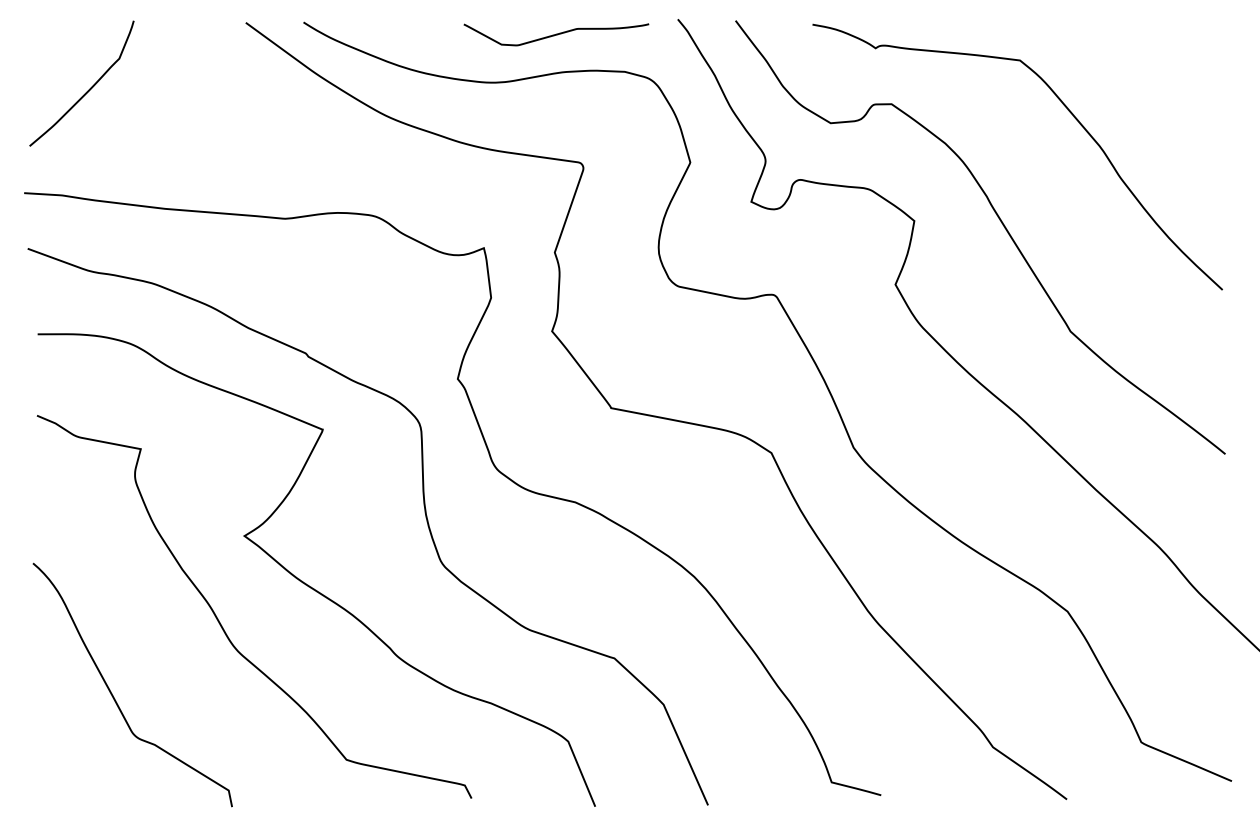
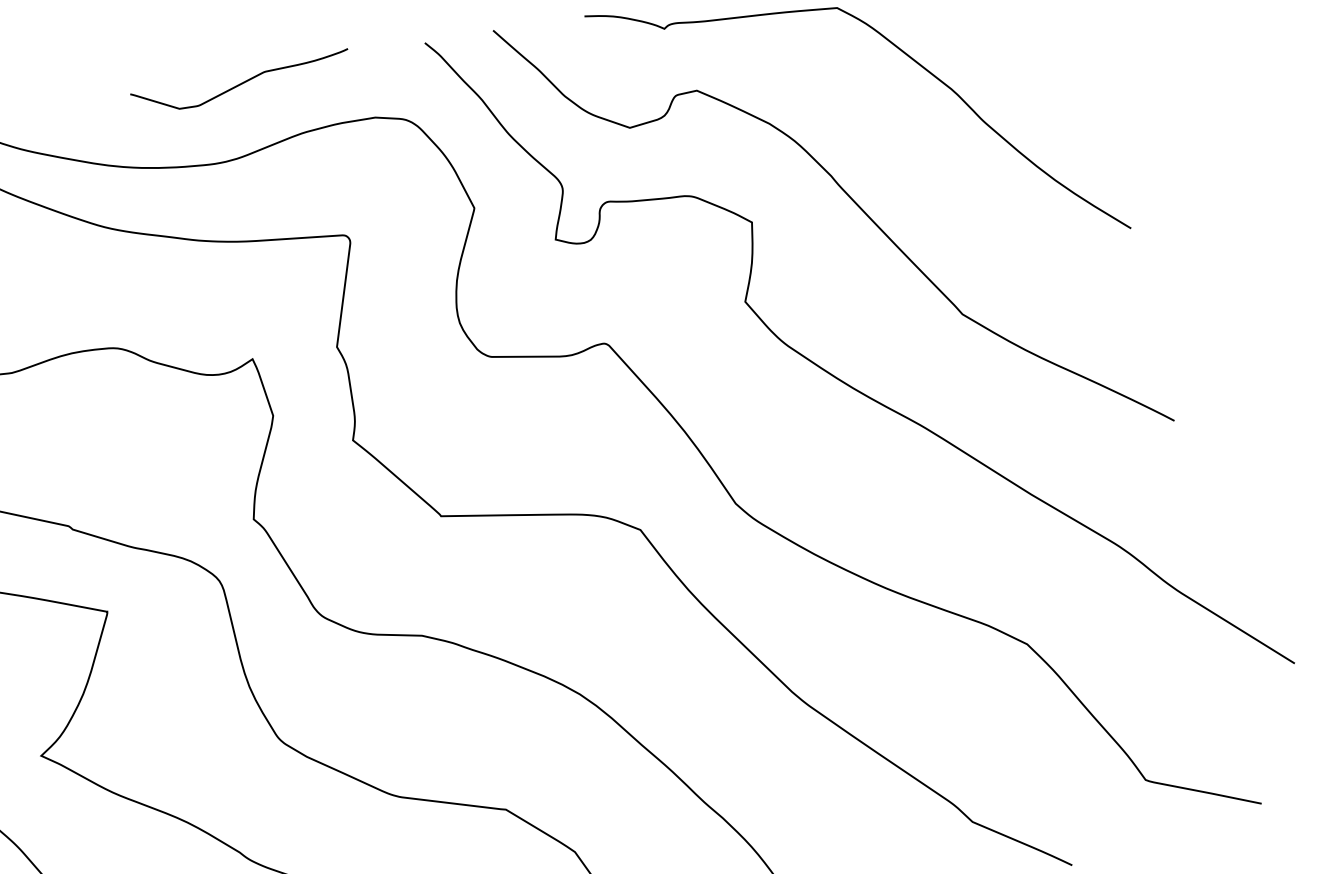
curve: (556, 34) -> (241, 83), moved

